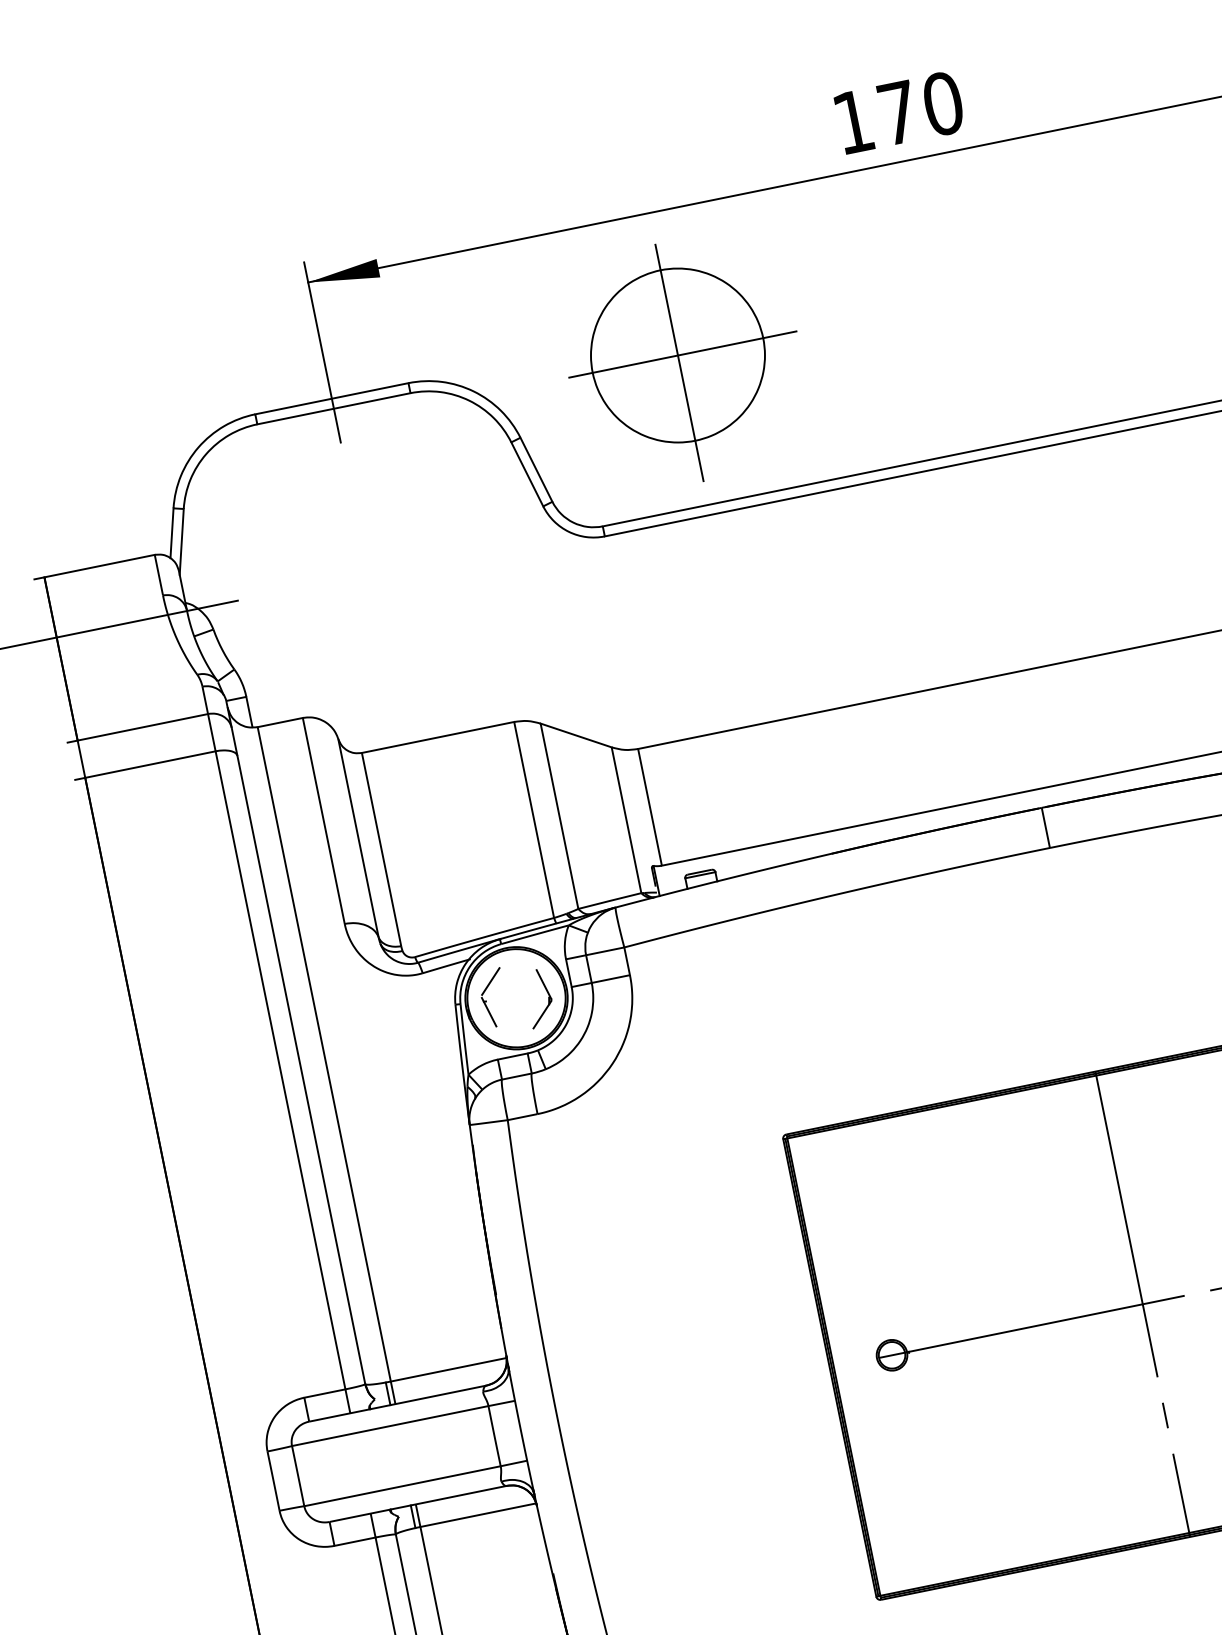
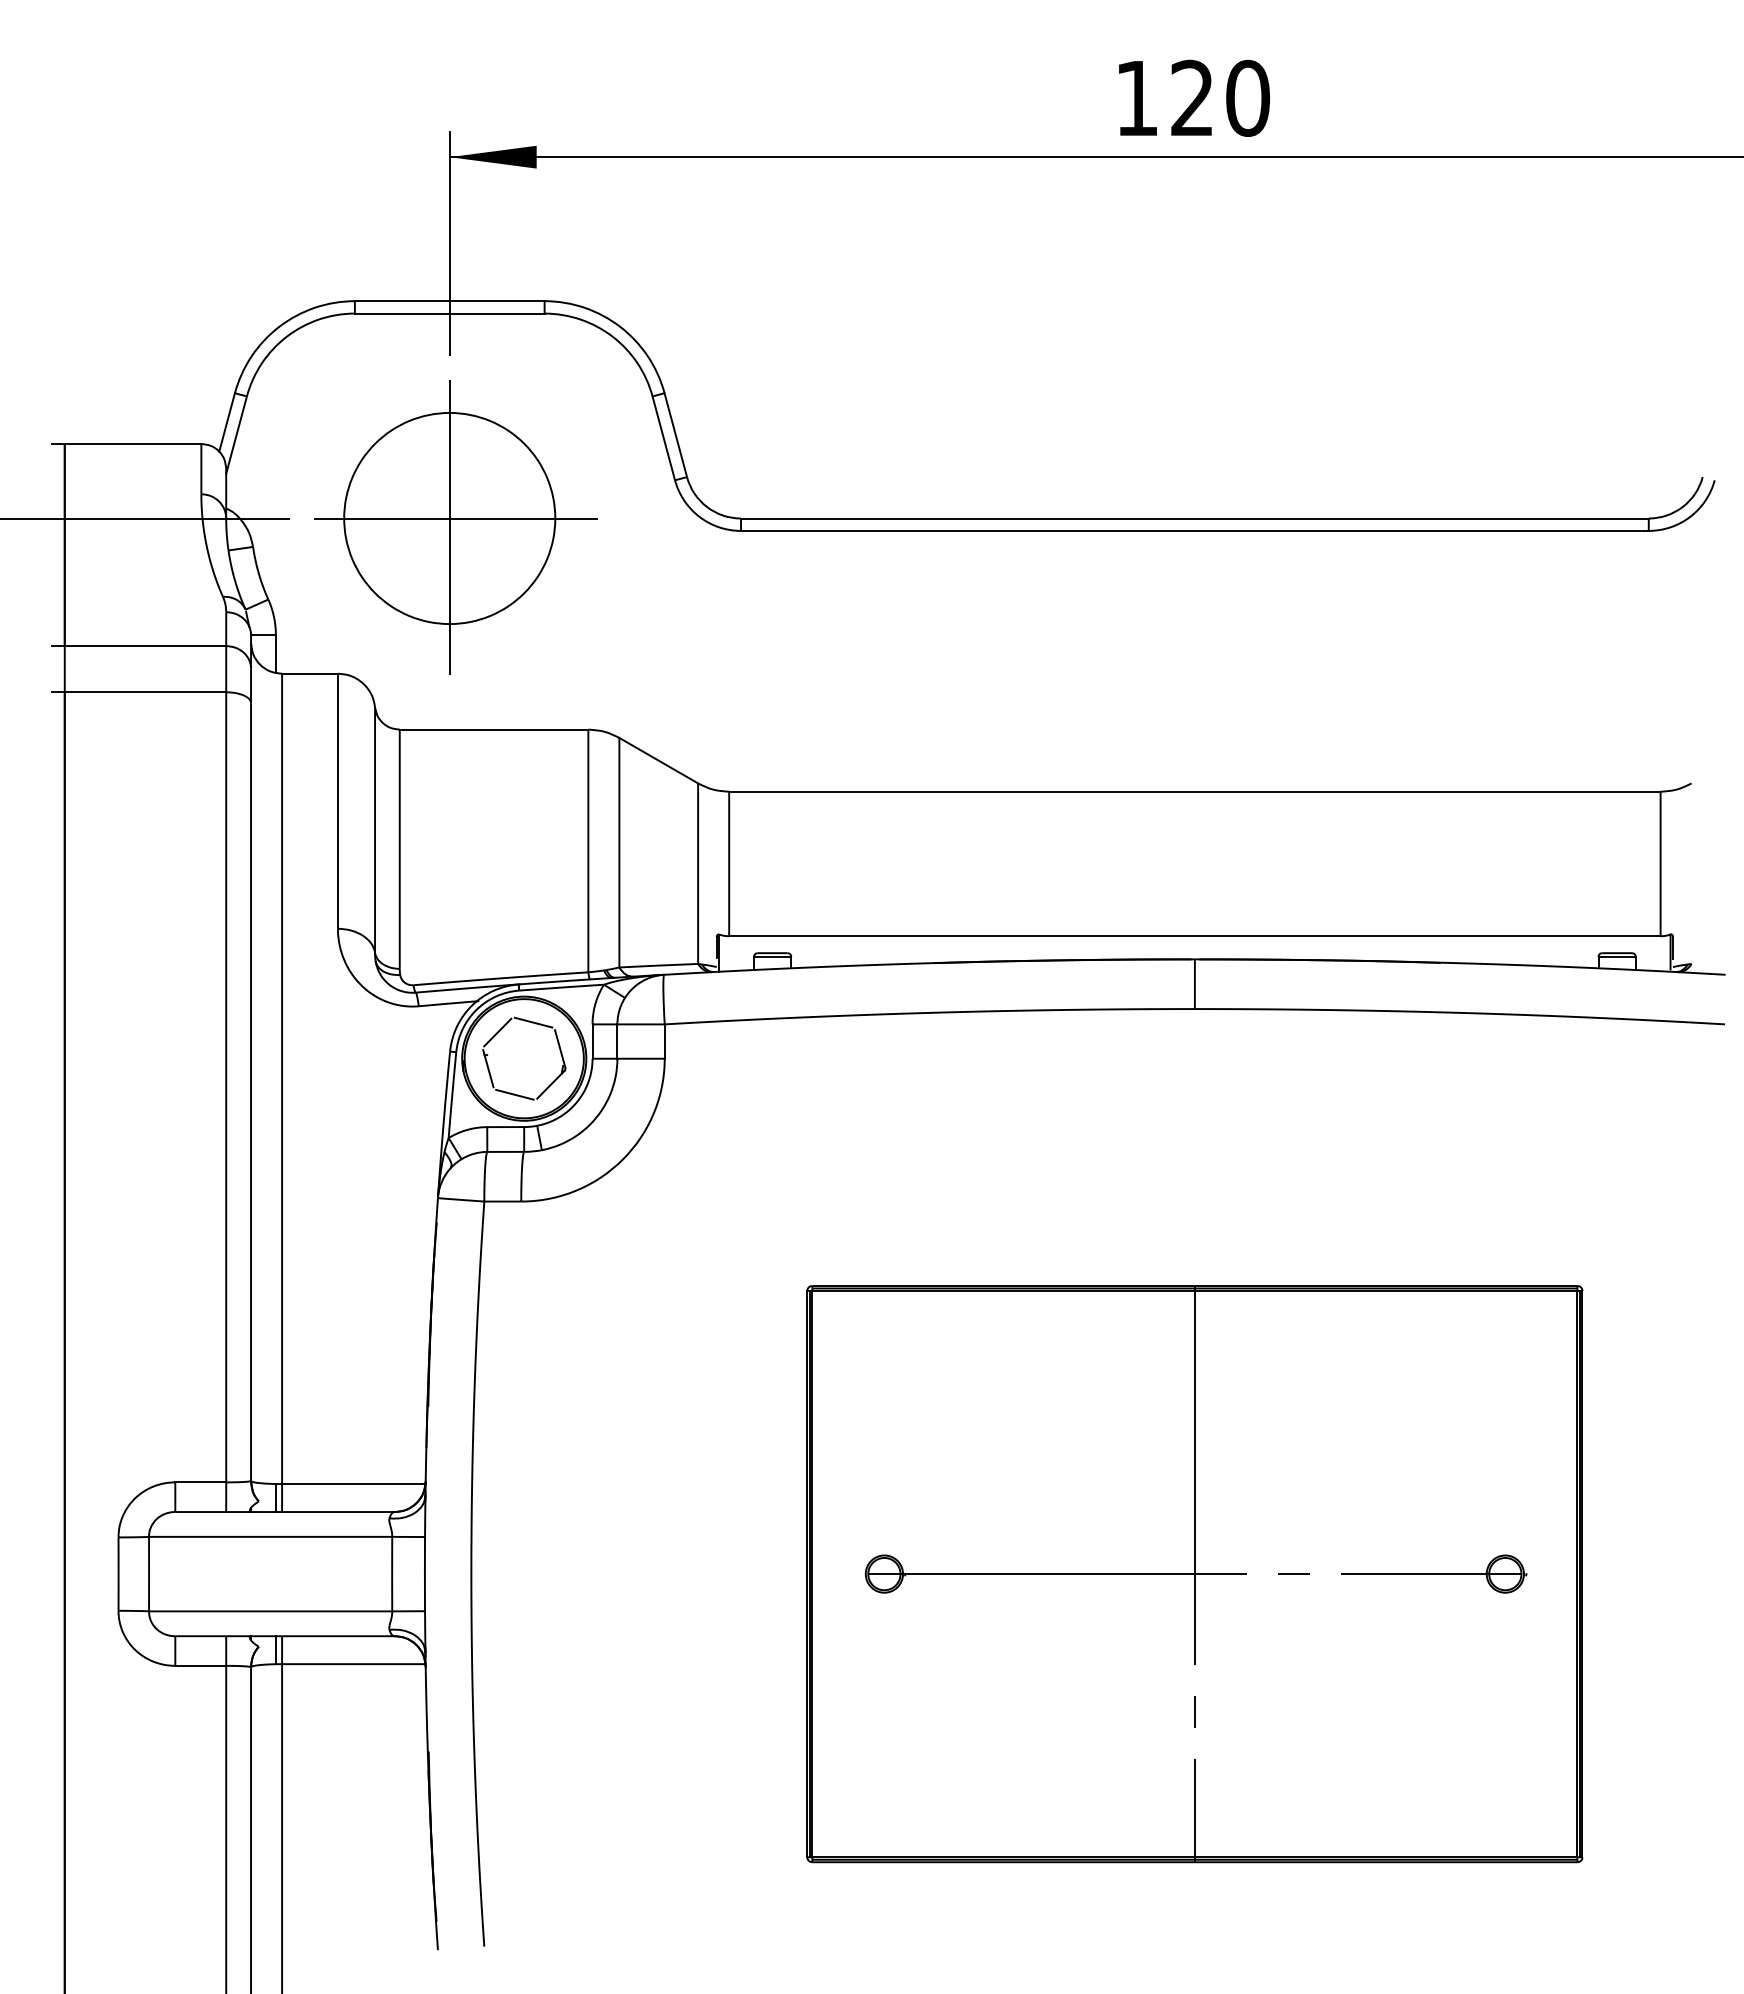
text: (897, 112) -> (1191, 97), 170 -> 120
part: (684, 361) -> (455, 527), moved
line: (518, 967) -> (533, 1022), added
line: (514, 1028) -> (514, 1094), added

